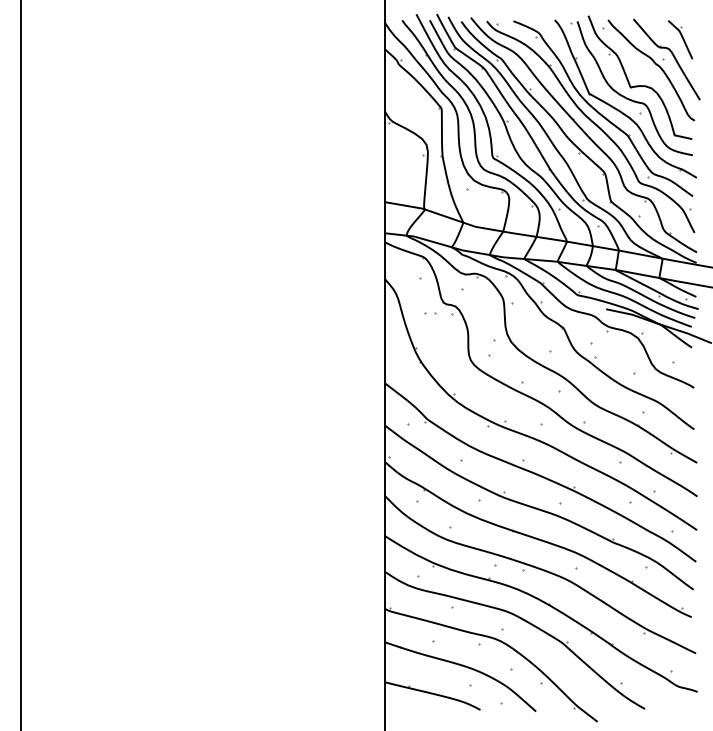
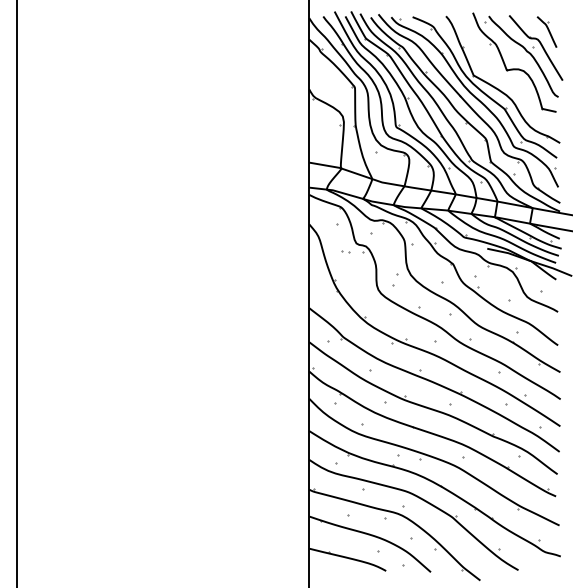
part: (627, 97) -> (504, 78), removed

